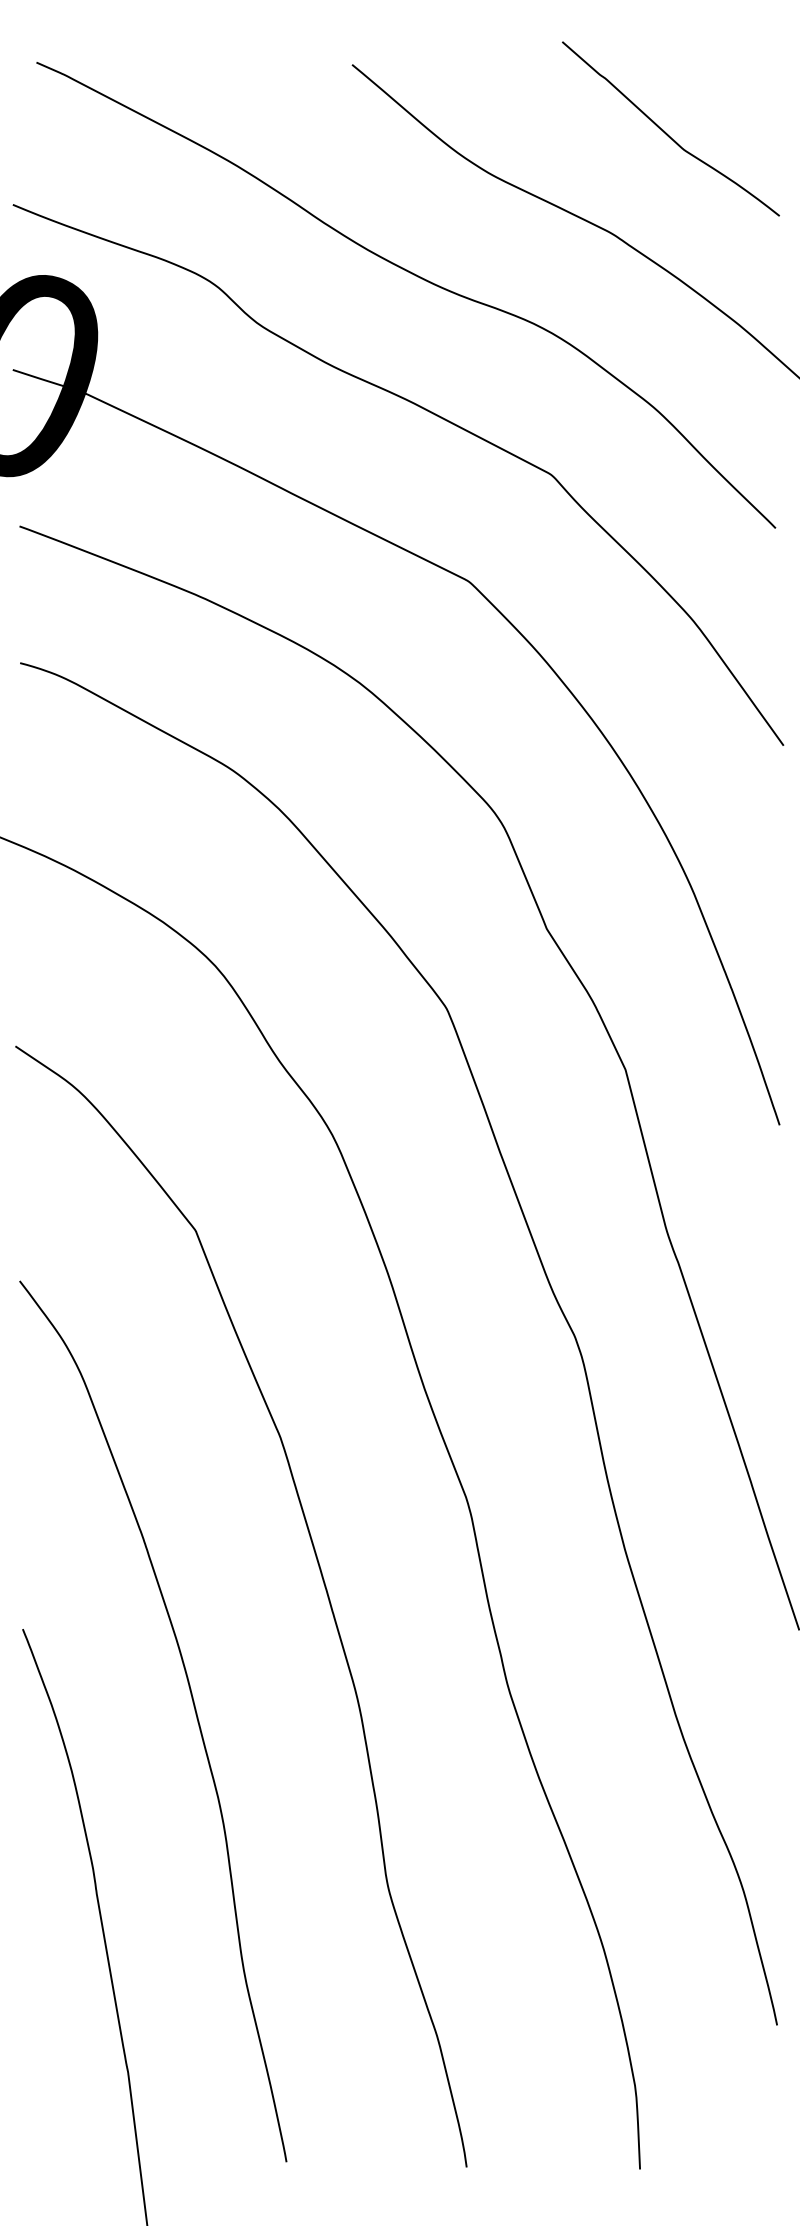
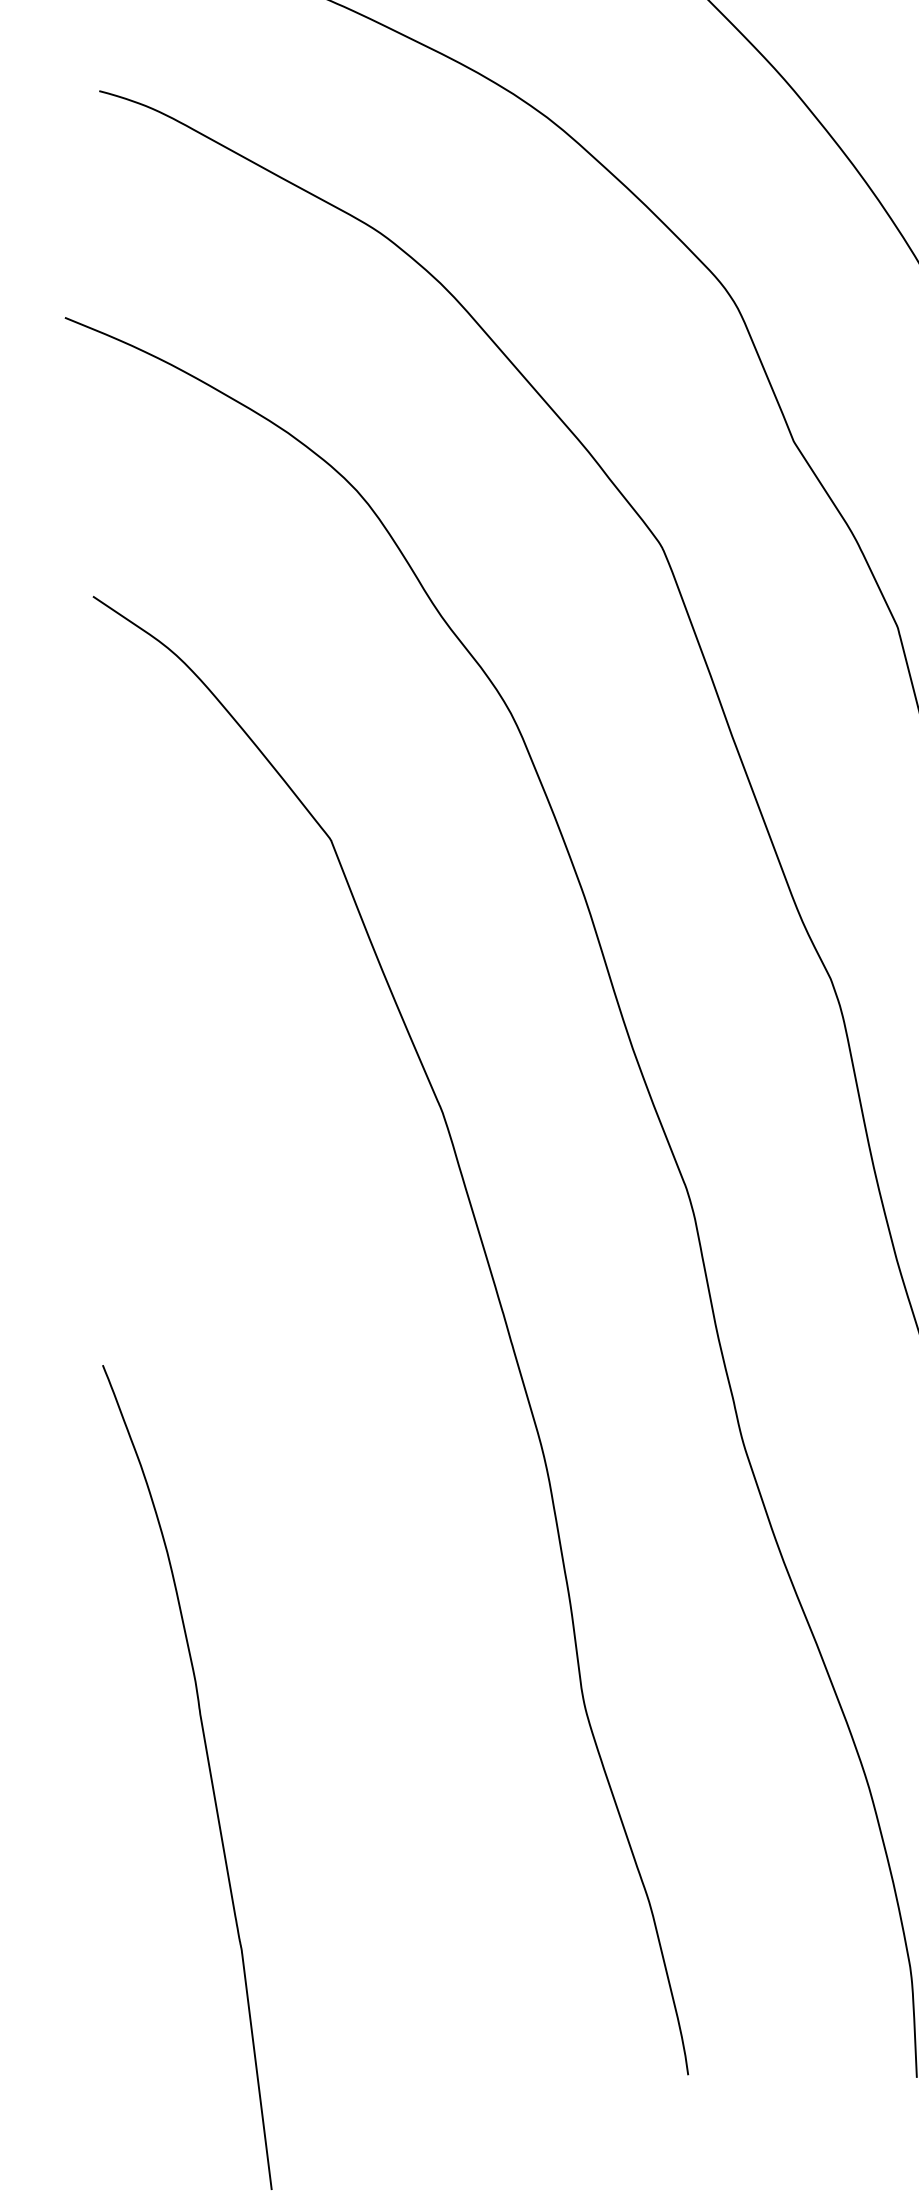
curve: (194, 1710) -> (329, 1472), removed

